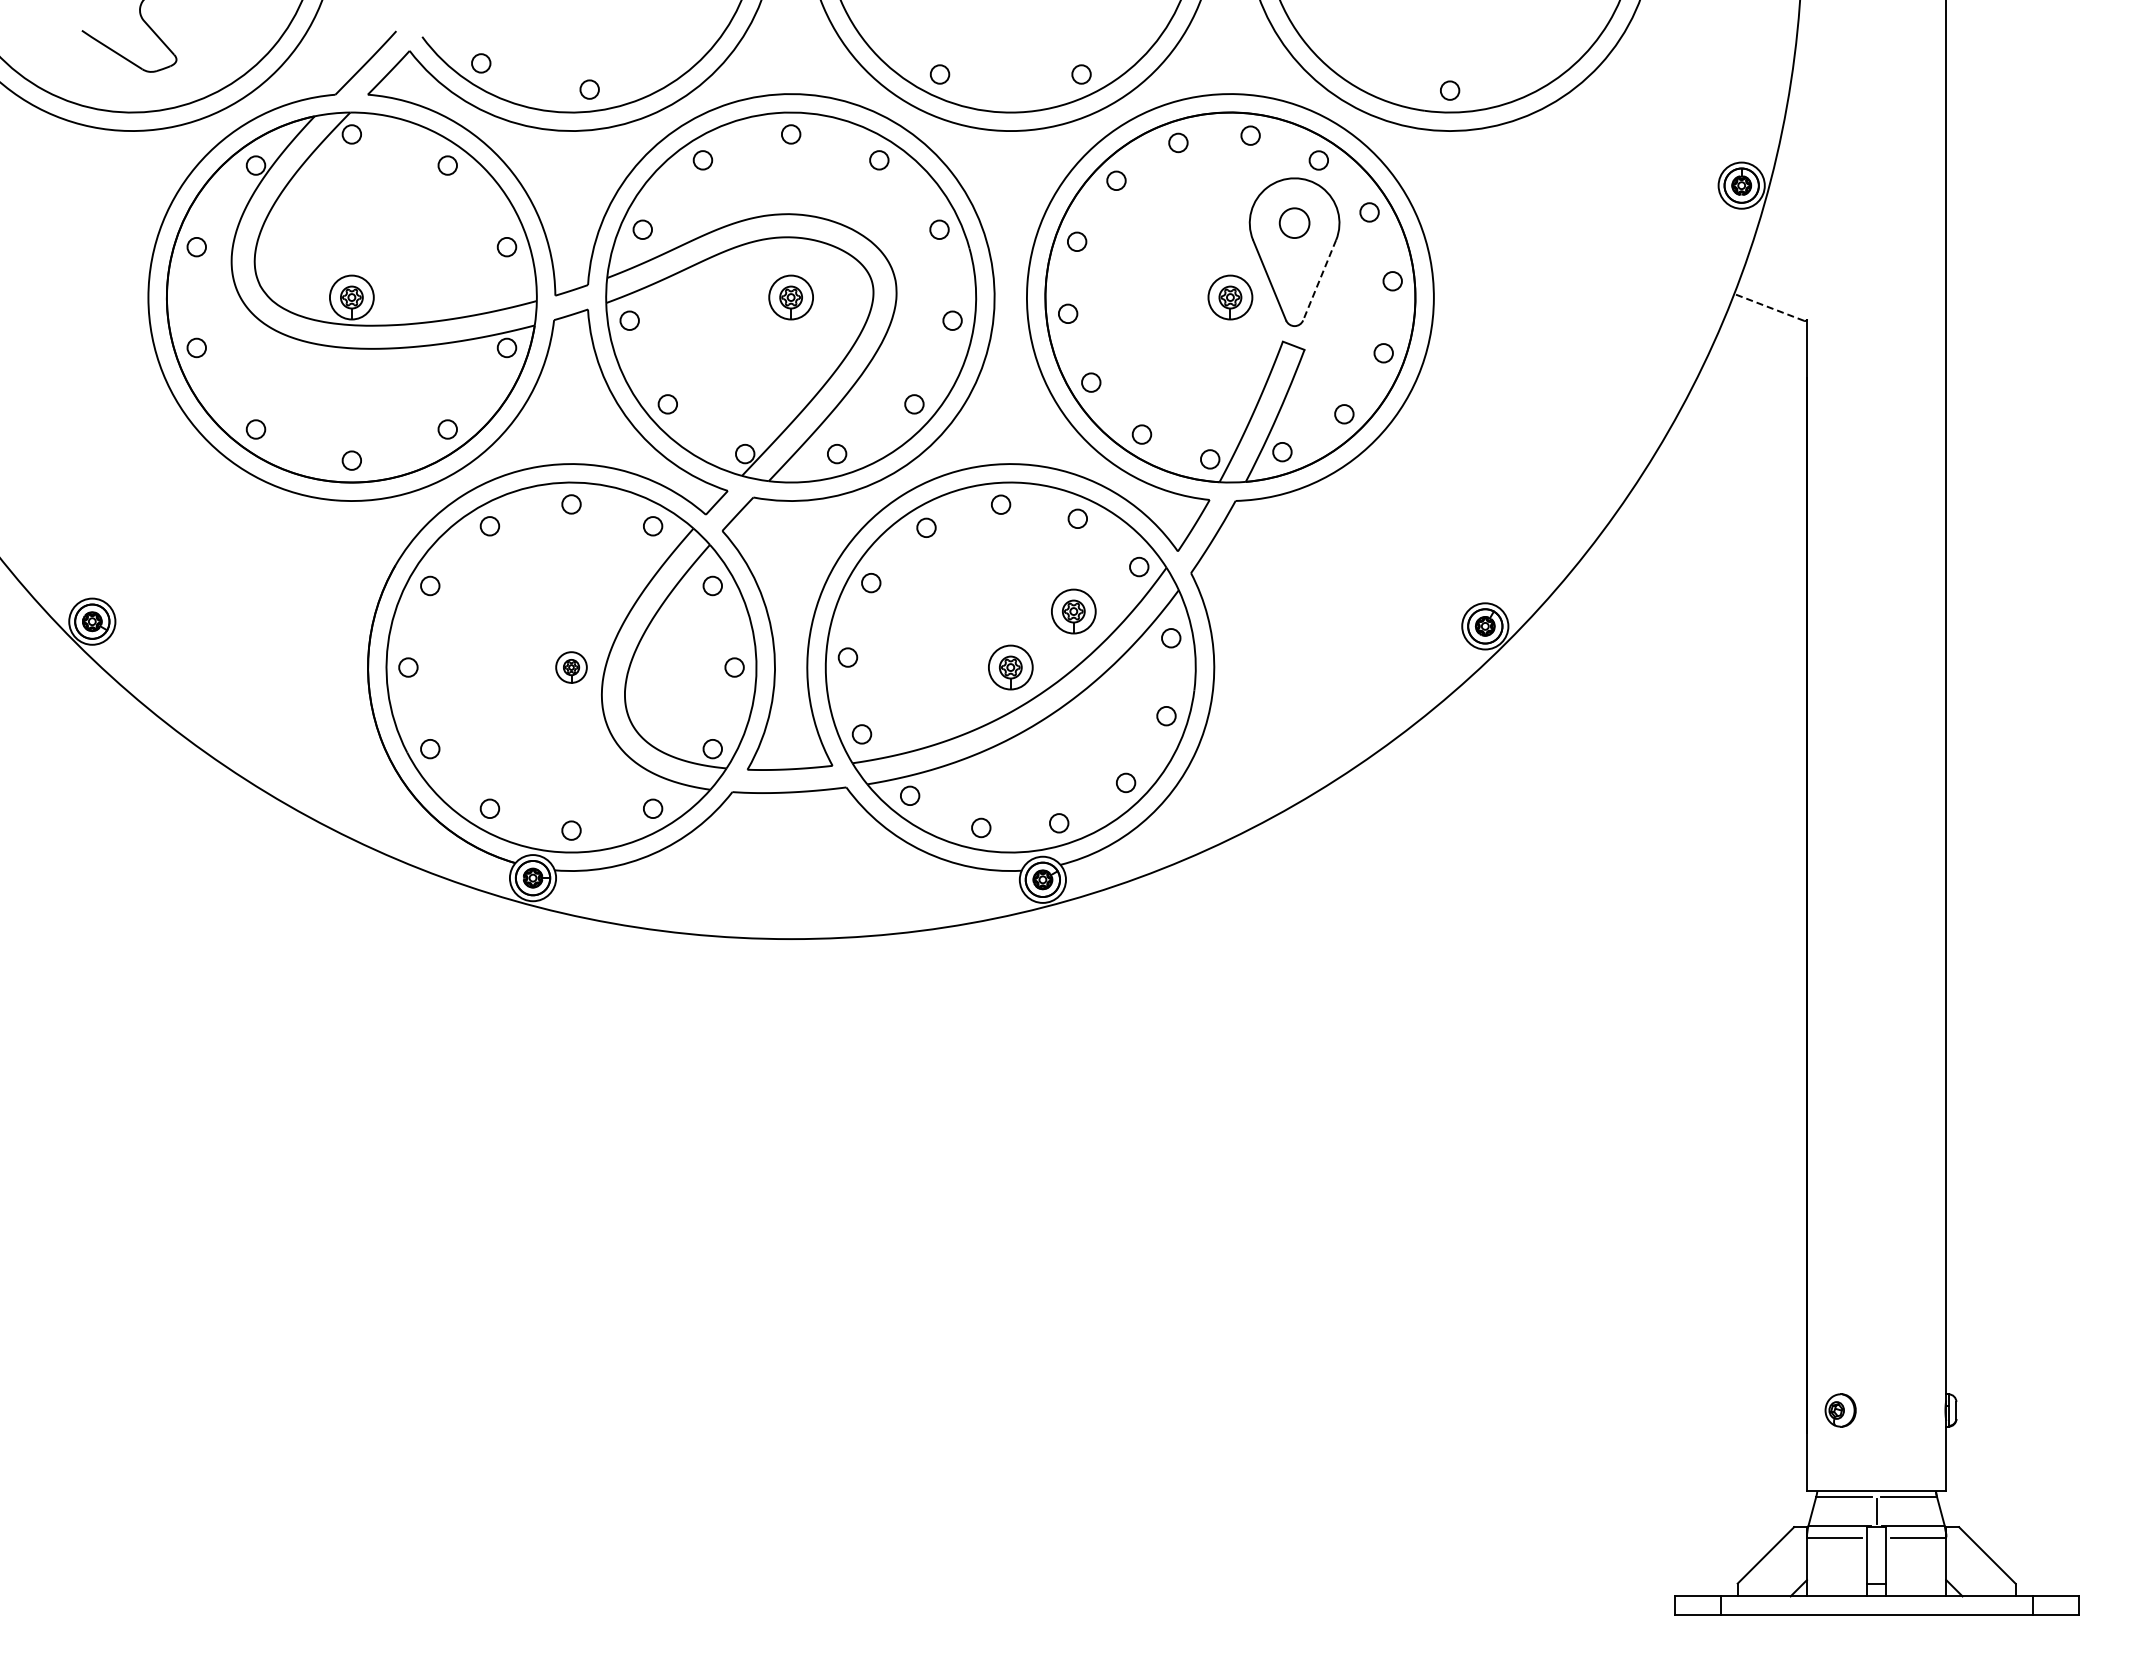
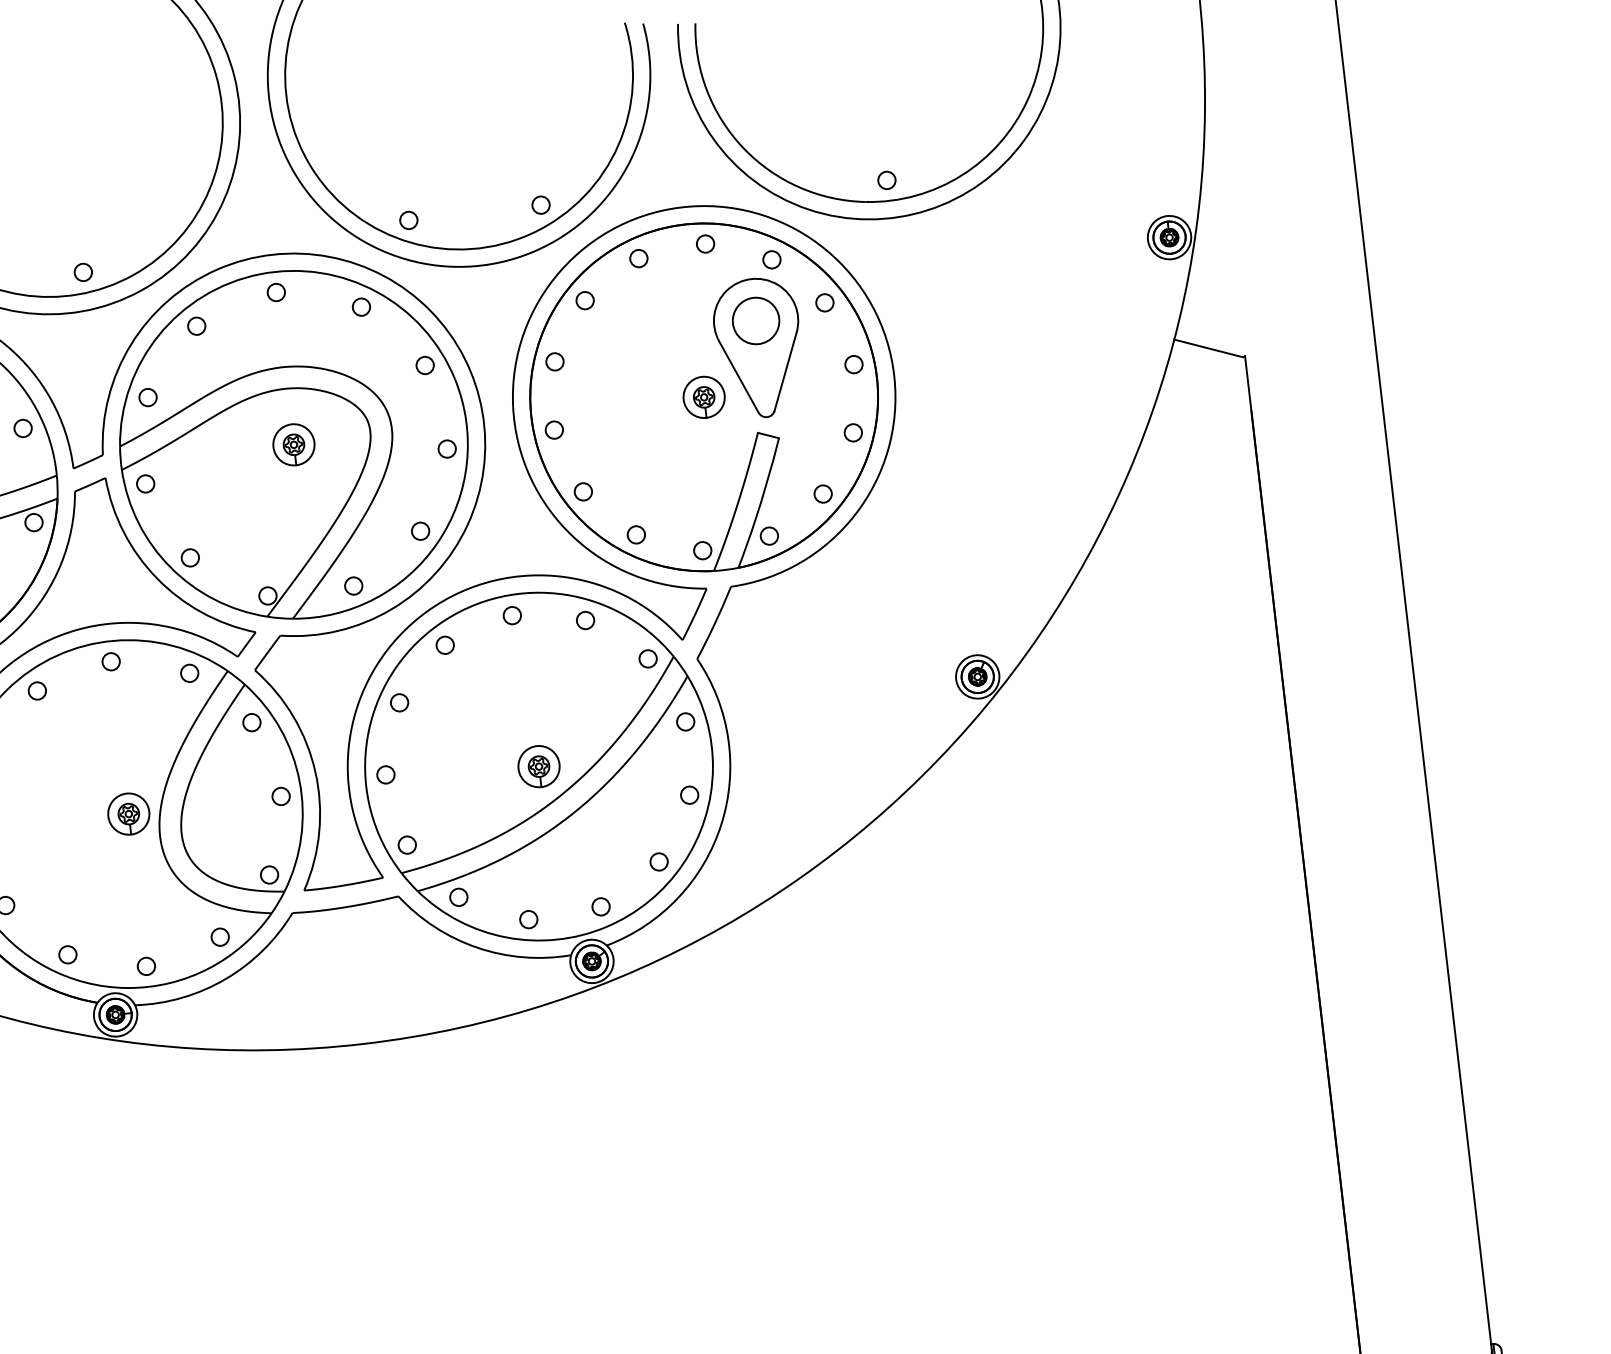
circle: (1294, 222) -> (755, 320), size x1.67
line: (1319, 280) -> (785, 371), dashed -> solid
line: (1769, 307) -> (1208, 348), dashed -> solid
part: (1073, 611) -> (591, 707), removed
part: (571, 667) -> (128, 814), size x1.43

